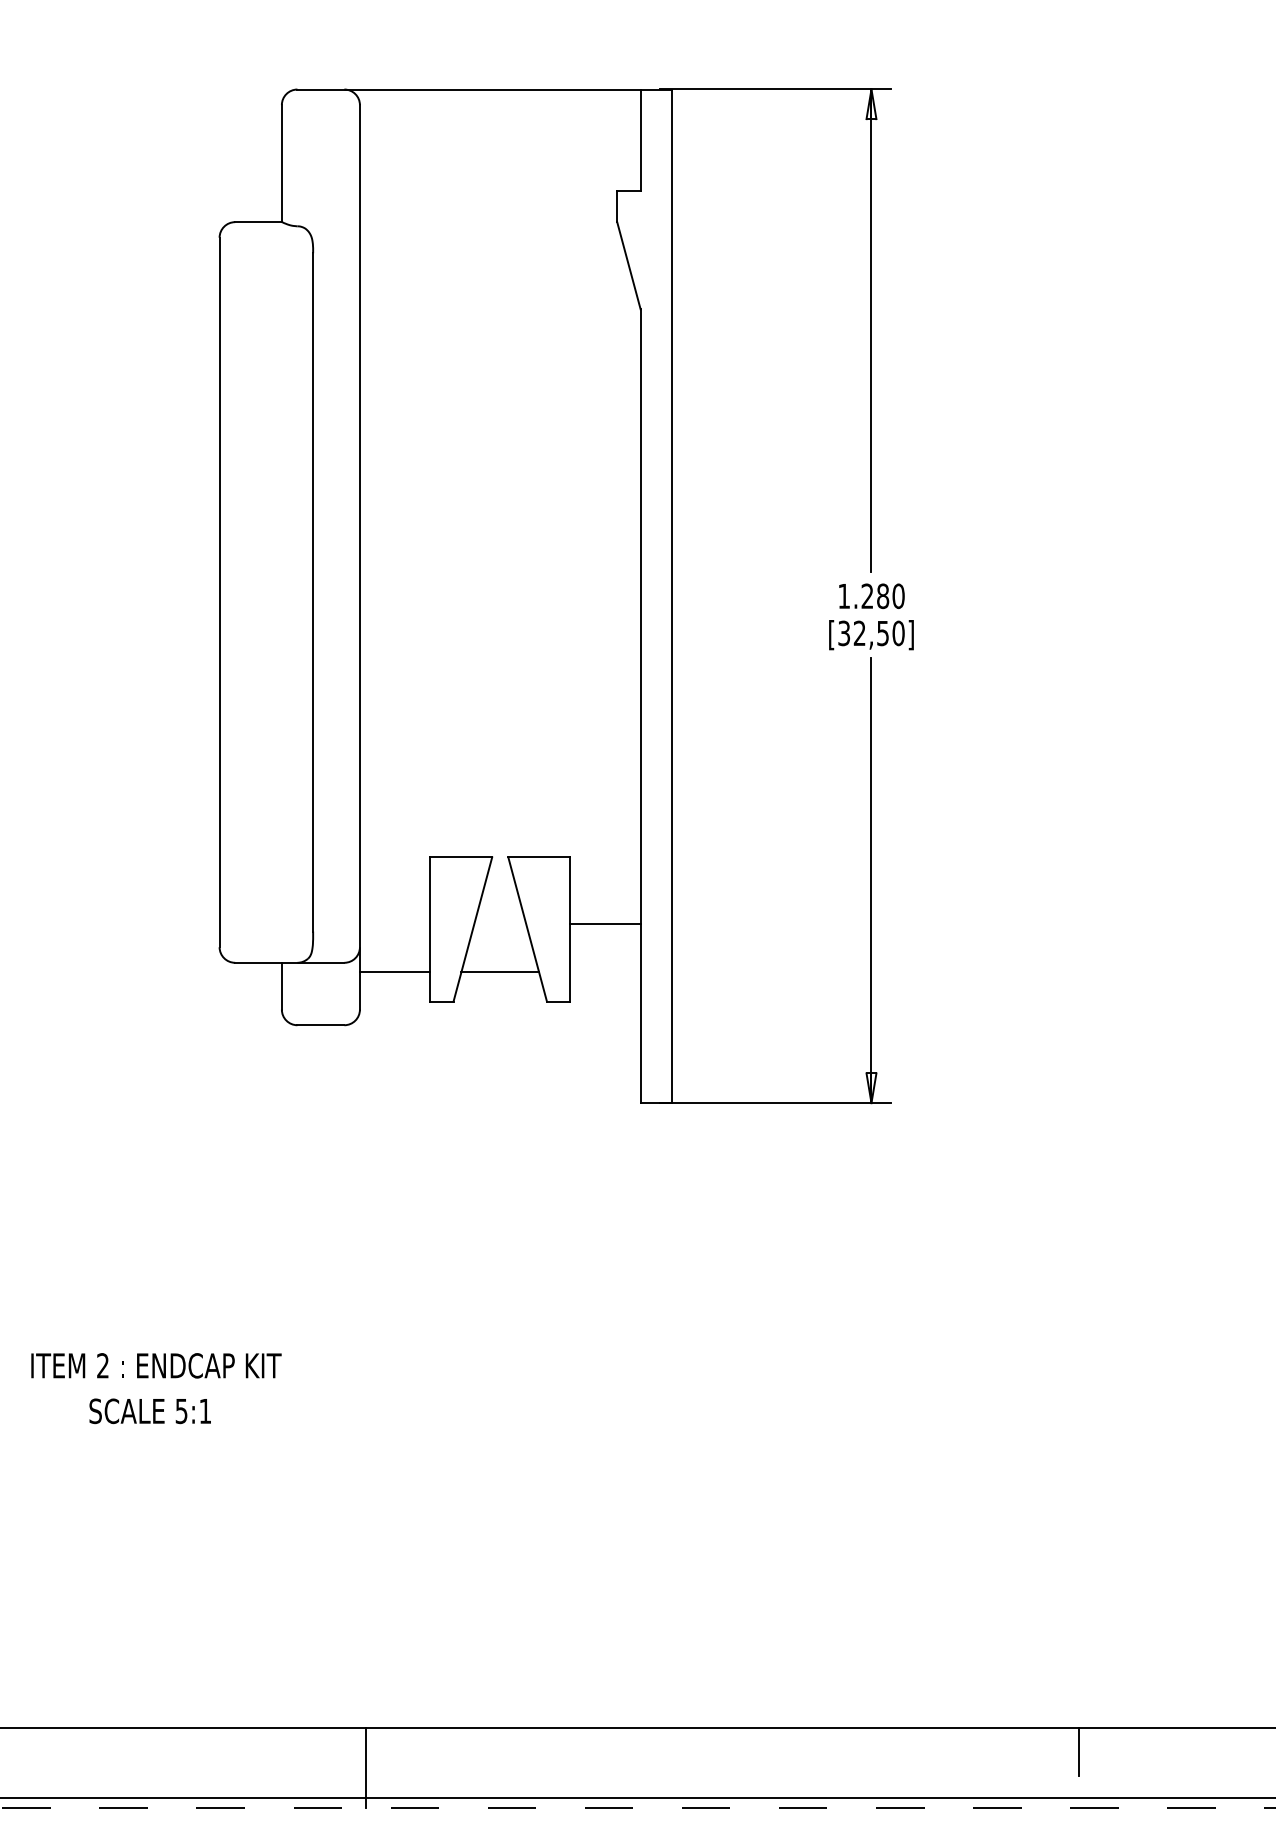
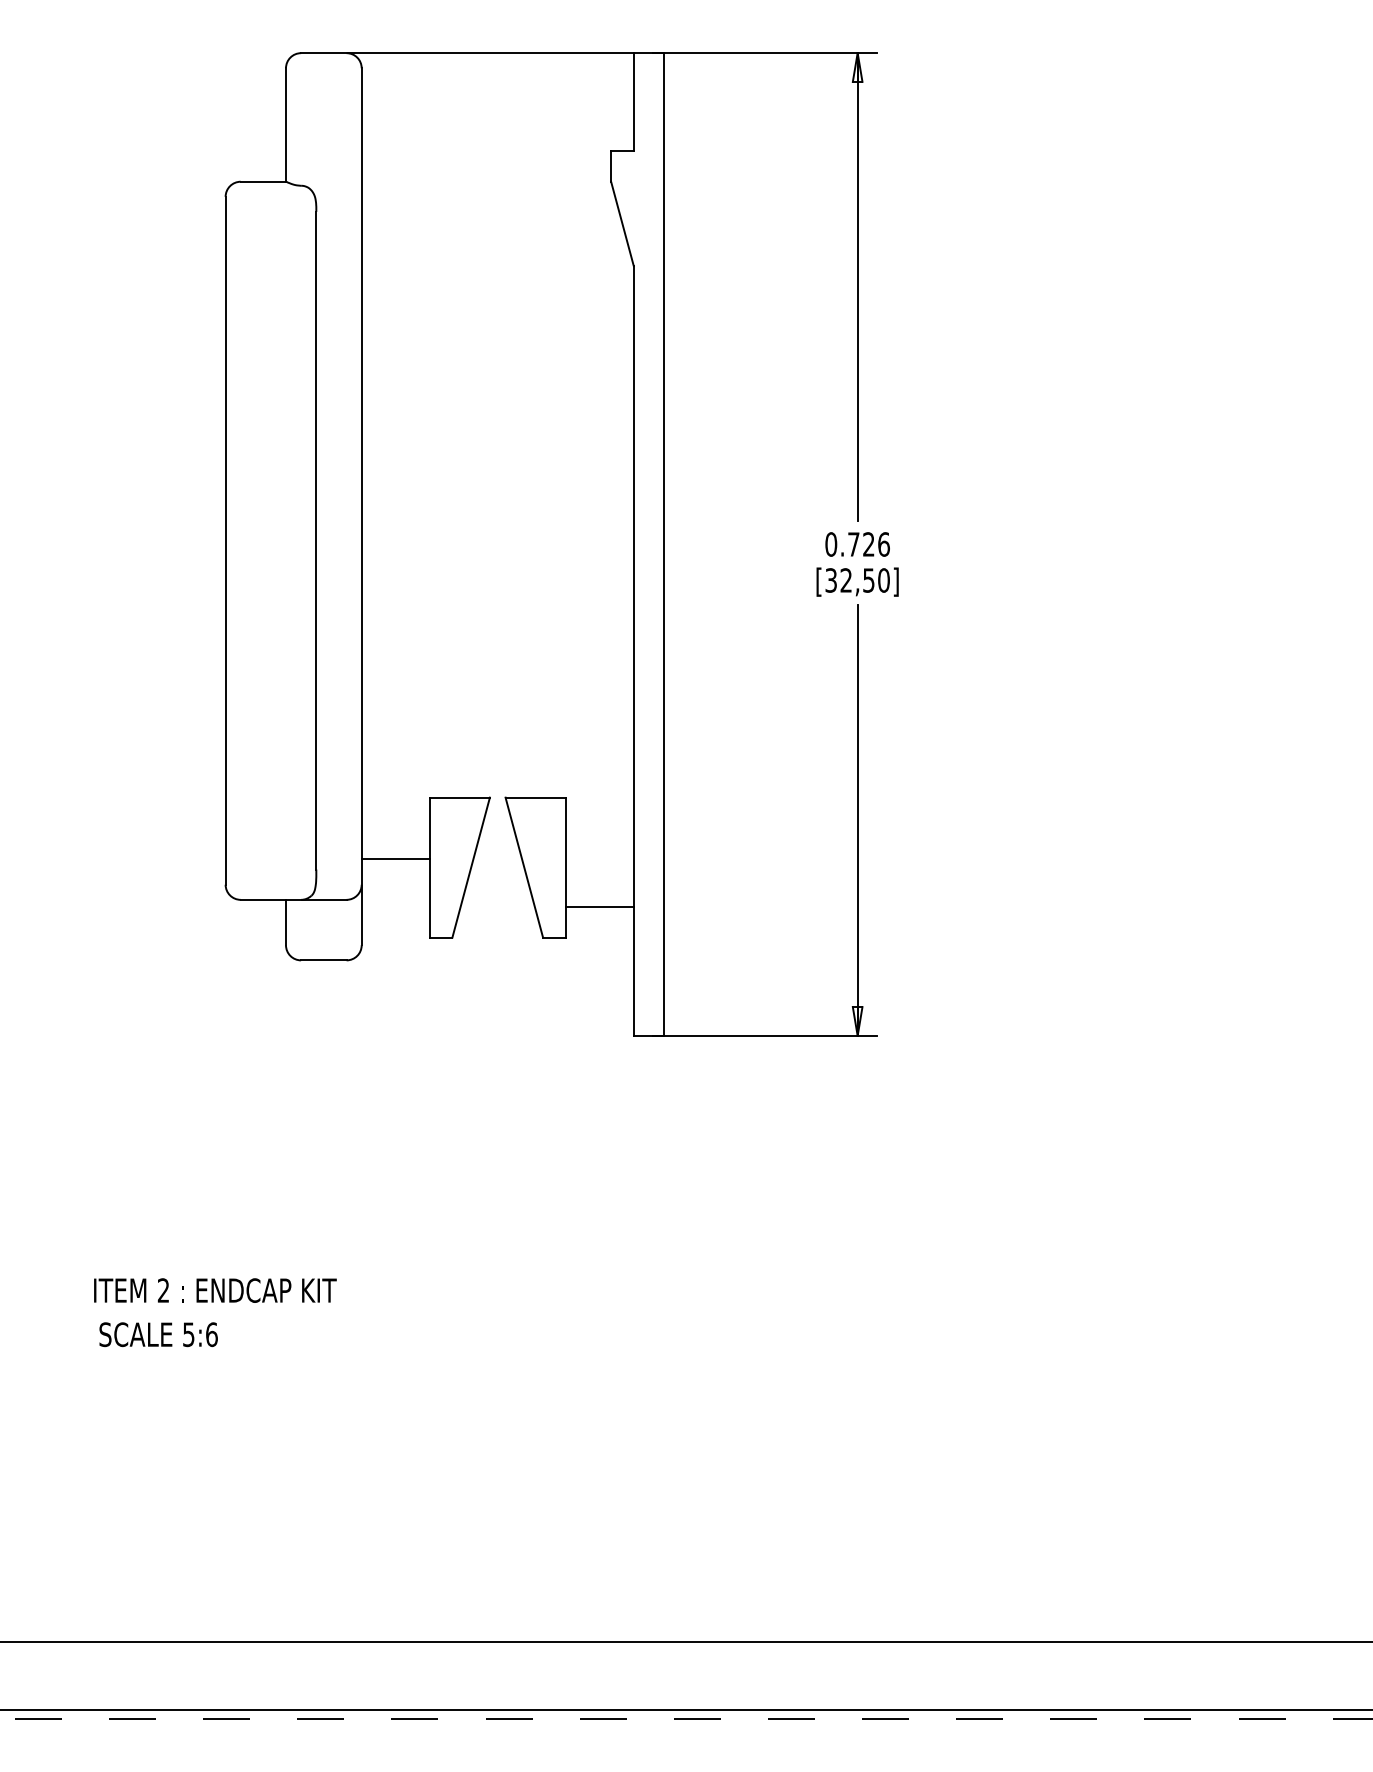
text: (871, 596) -> (857, 544), 1.280 -> 0.726
line: (605, 924) -> (599, 907), moved
line: (394, 971) -> (395, 858), moved
line: (500, 971) -> (497, 908), removed
text: (156, 1365) -> (215, 1290), moved
text: (205, 1411) -> (211, 1334), 5:1 -> 5:6
line: (1078, 1752) -> (1058, 1665), removed
line: (365, 1767) -> (367, 1680), removed

